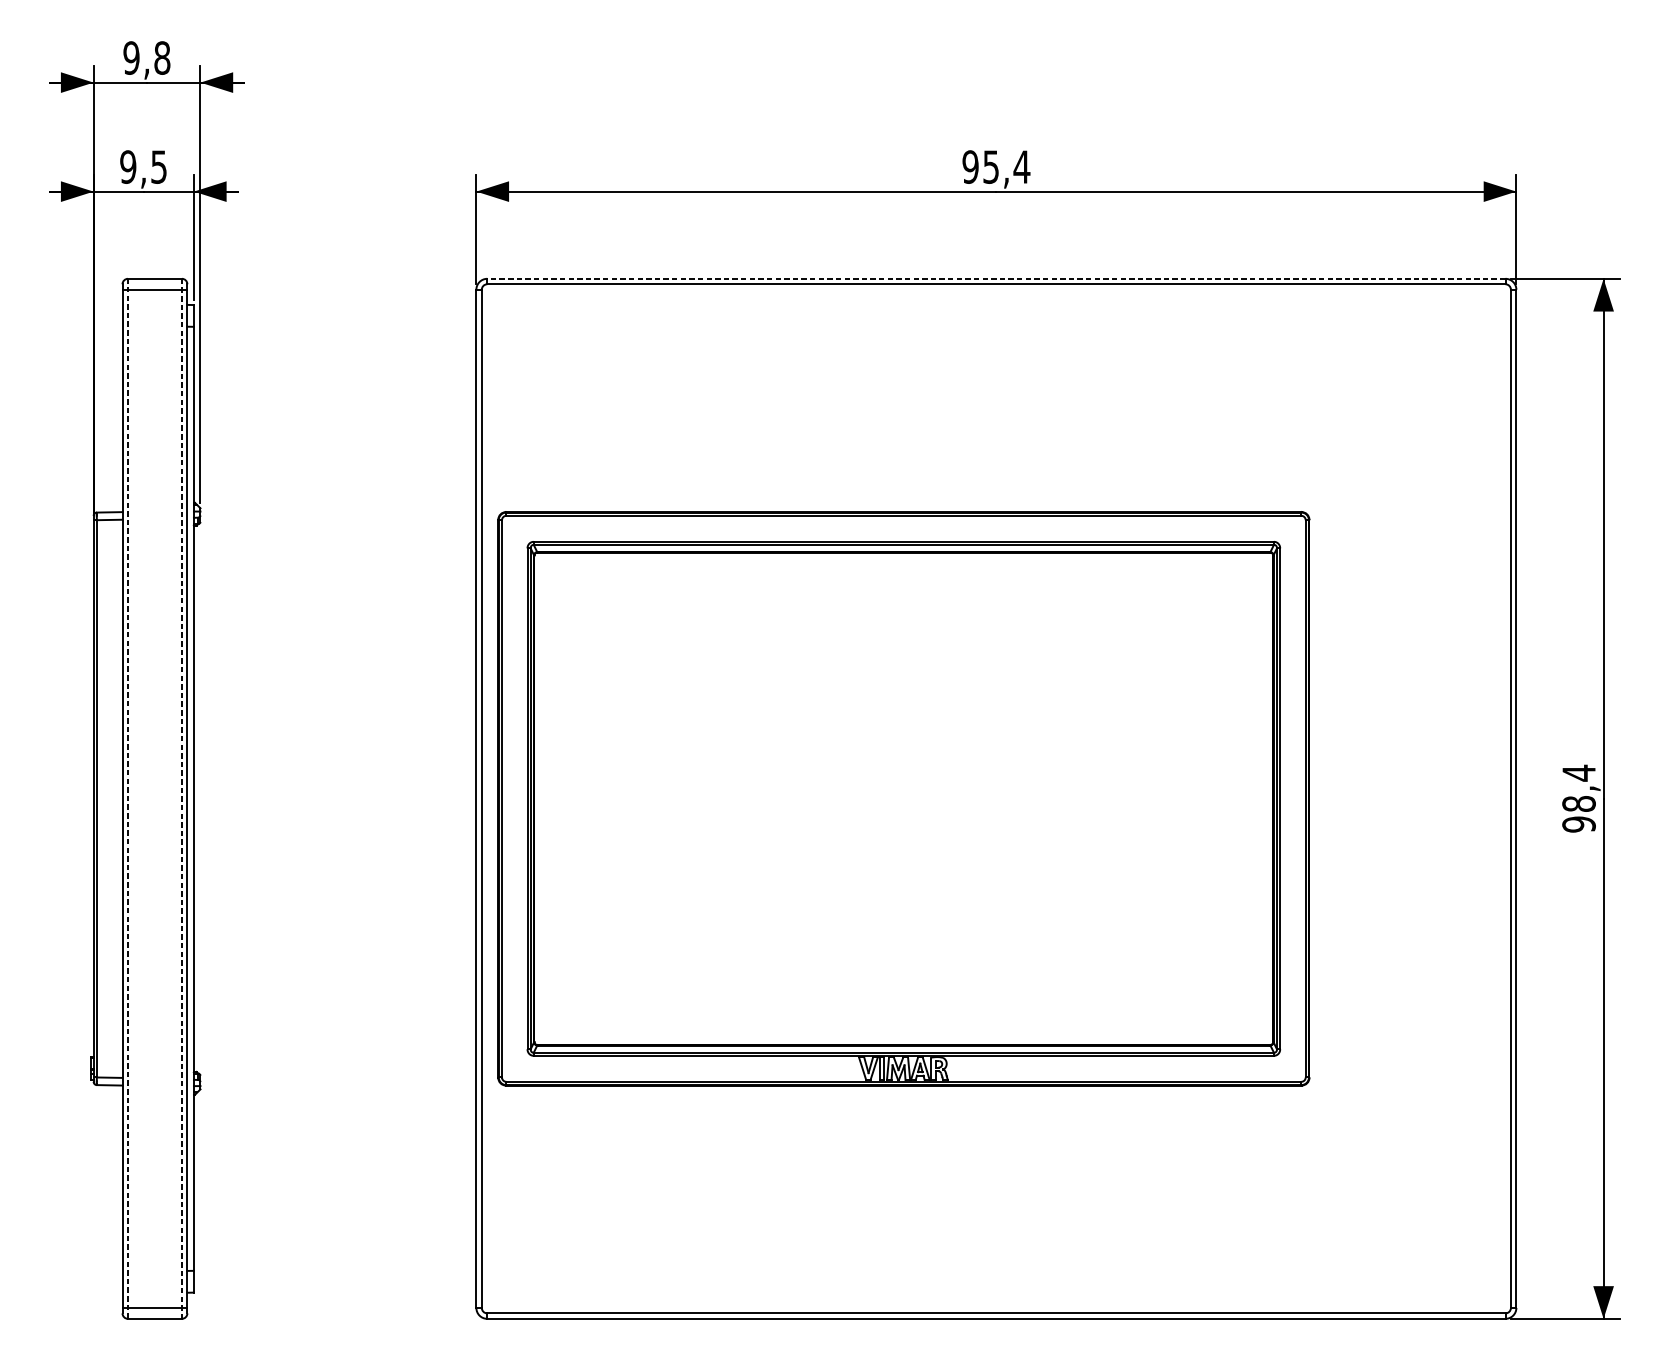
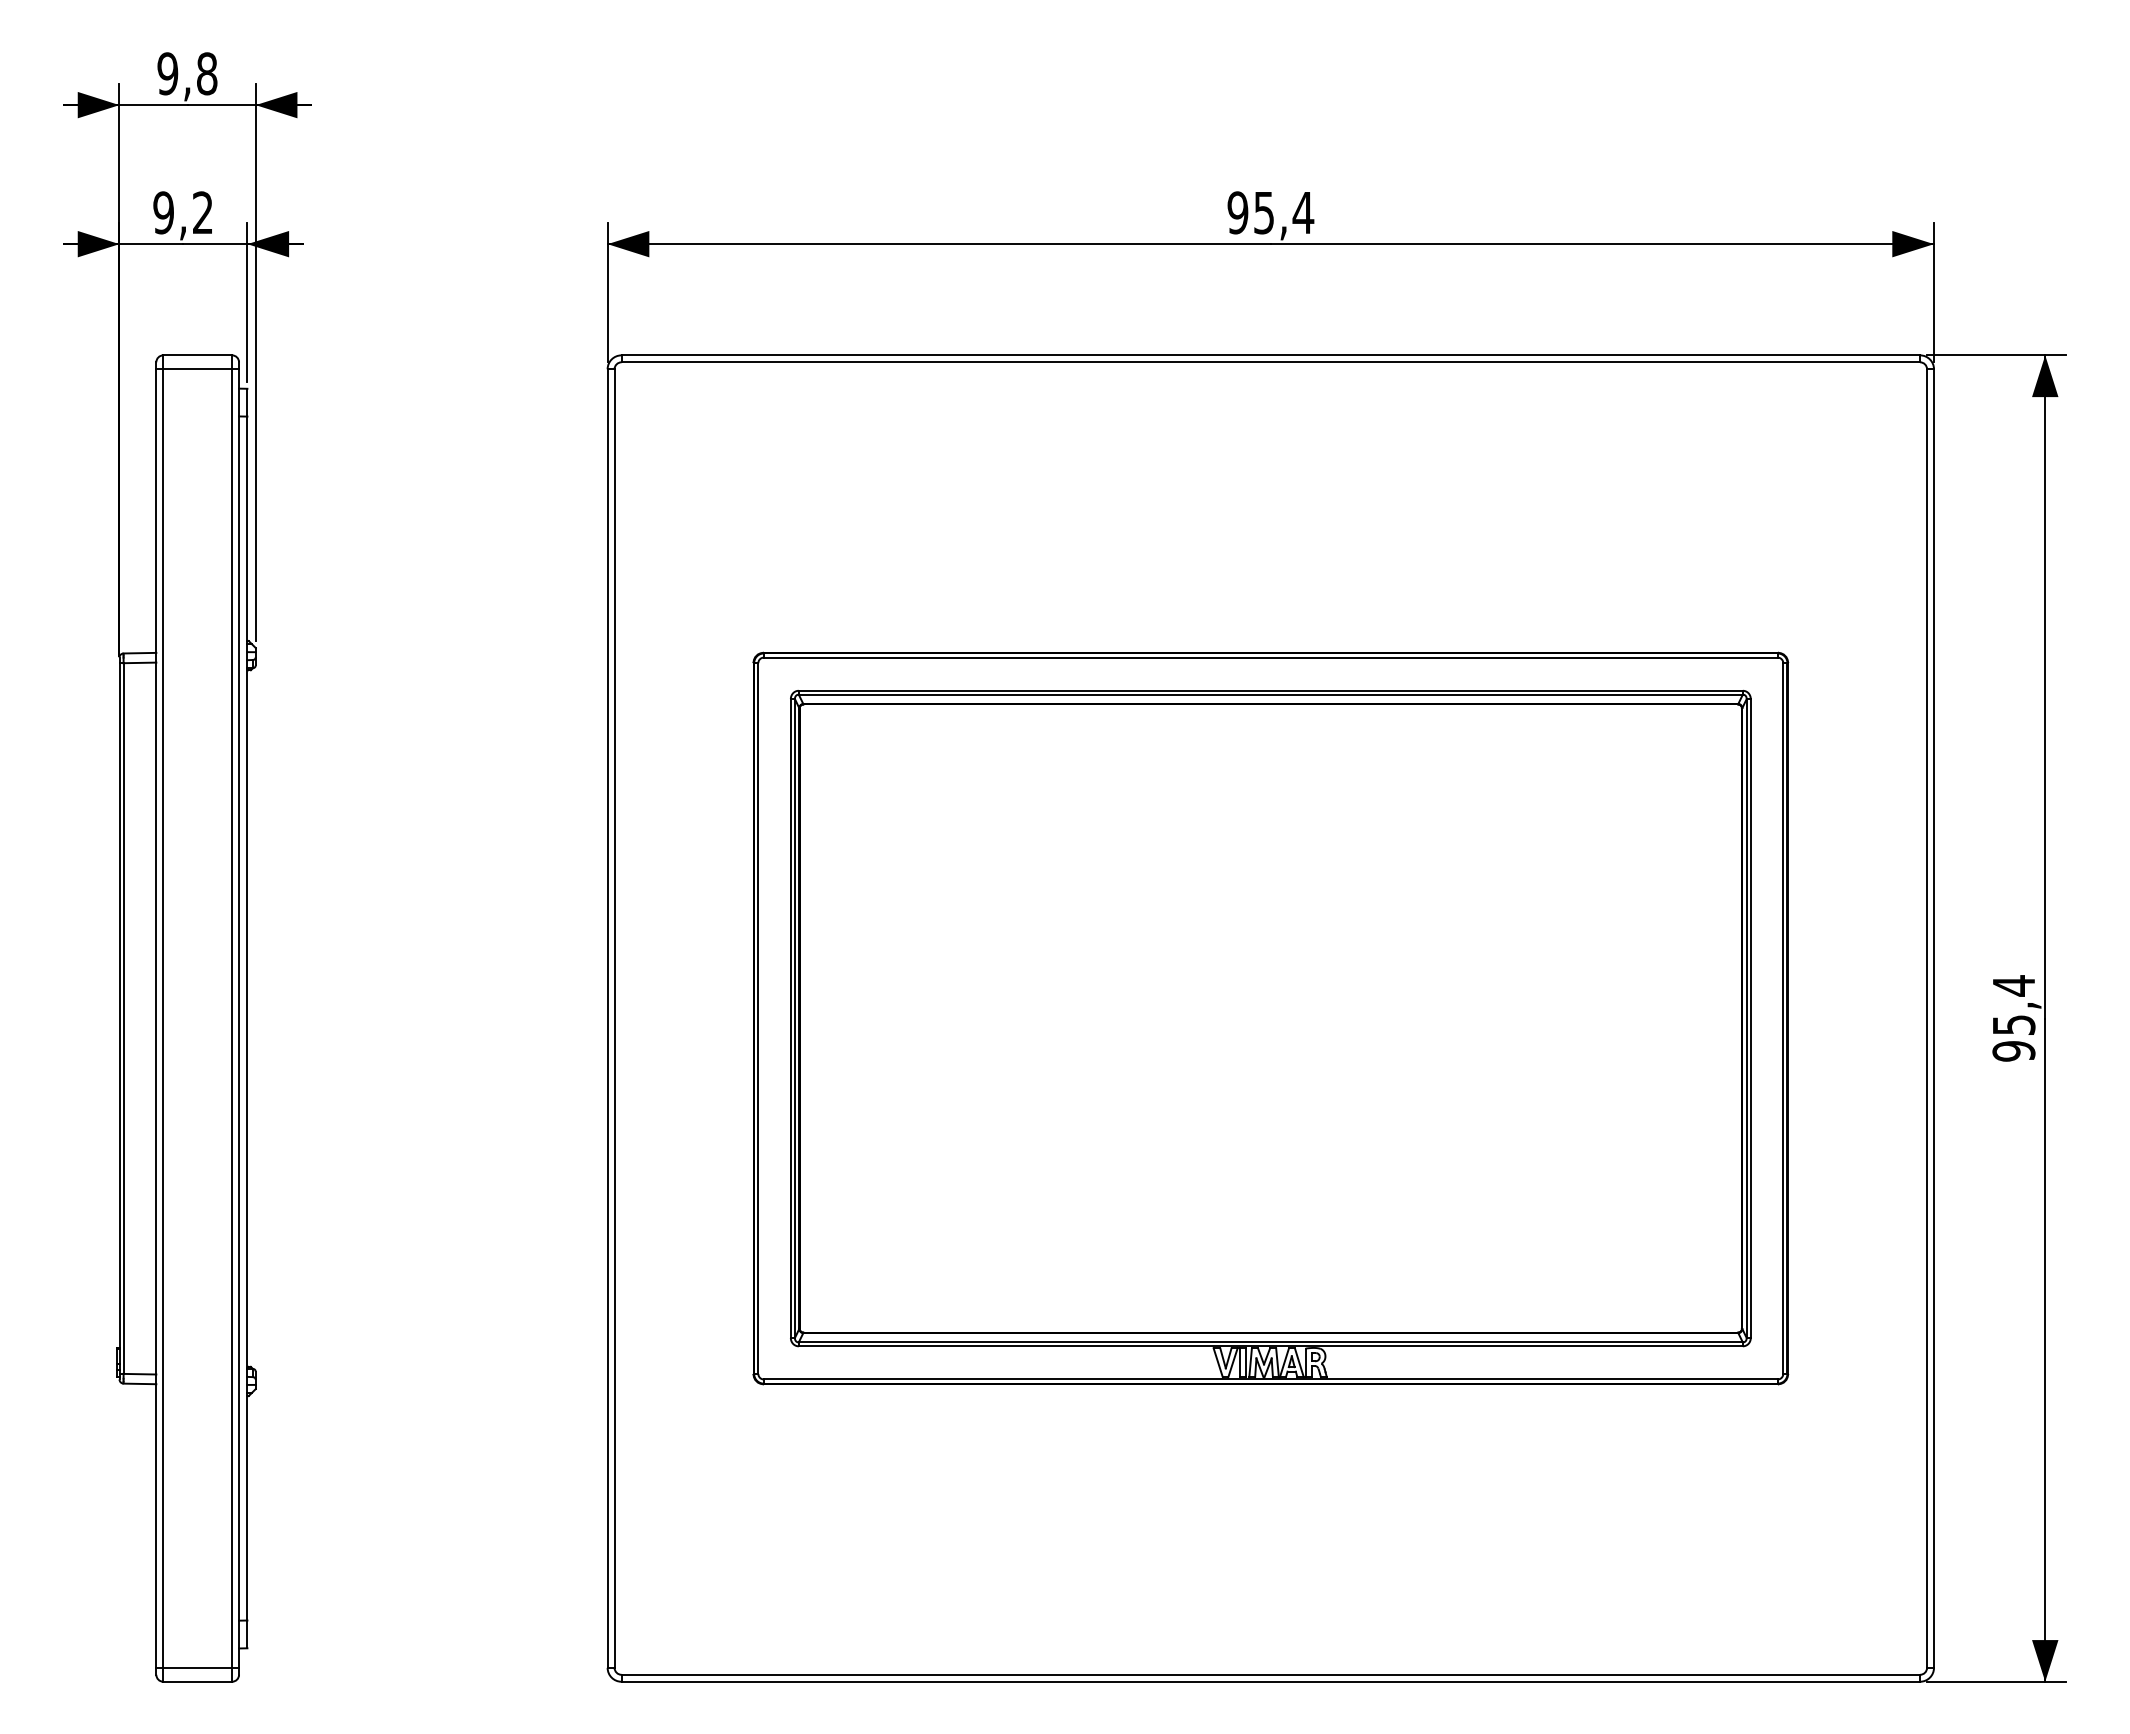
text: (158, 166) -> (202, 212), 9,5 -> 9,2
line: (996, 278) -> (1270, 355), dashed -> solid
line: (128, 798) -> (163, 1018), dashed -> solid
part: (903, 798) -> (1270, 1018), moved
line: (182, 799) -> (232, 1019), dashed -> solid
text: (1578, 803) -> (2013, 1024), 98,4 -> 95,4

